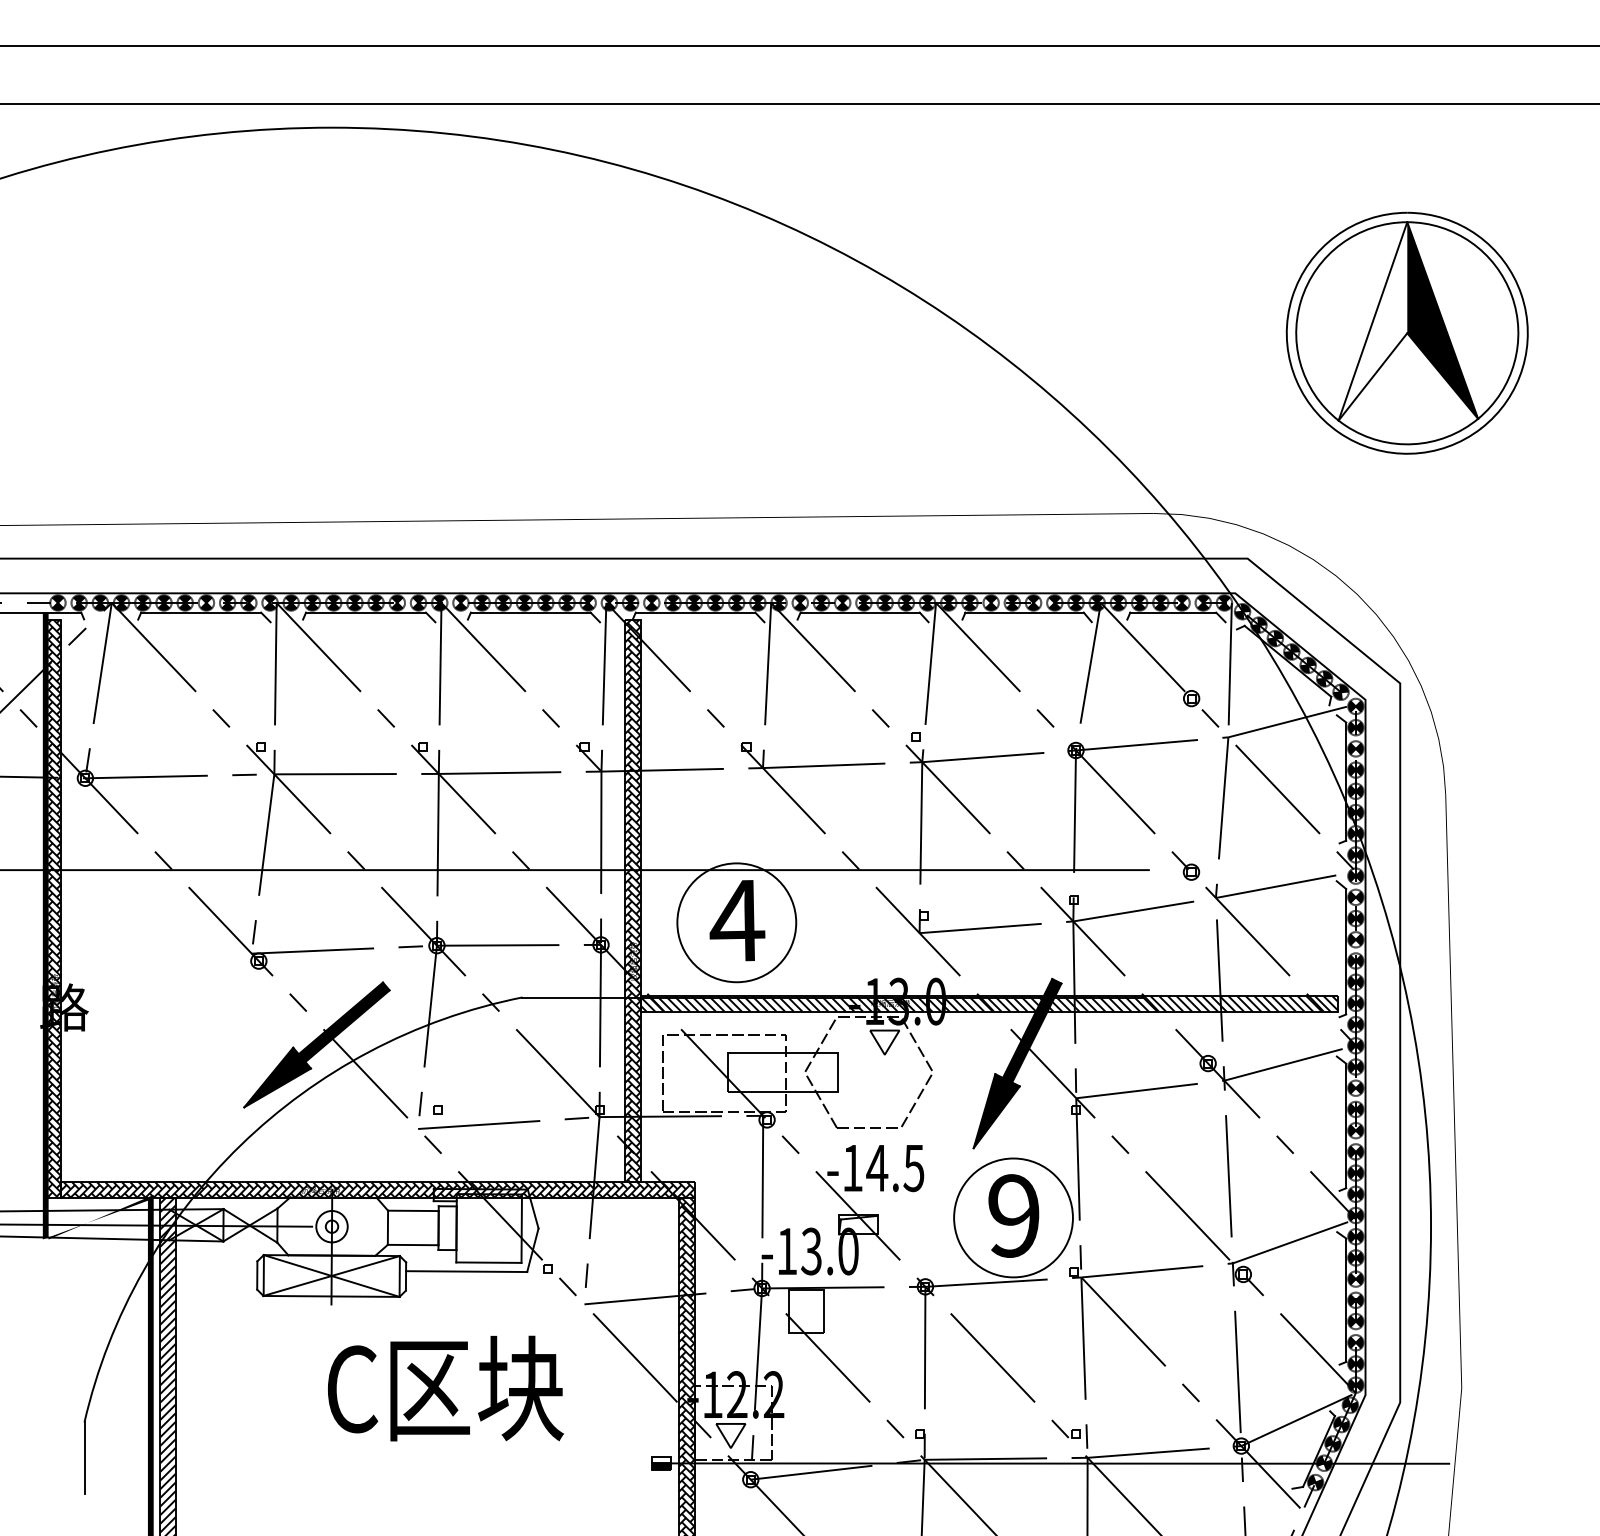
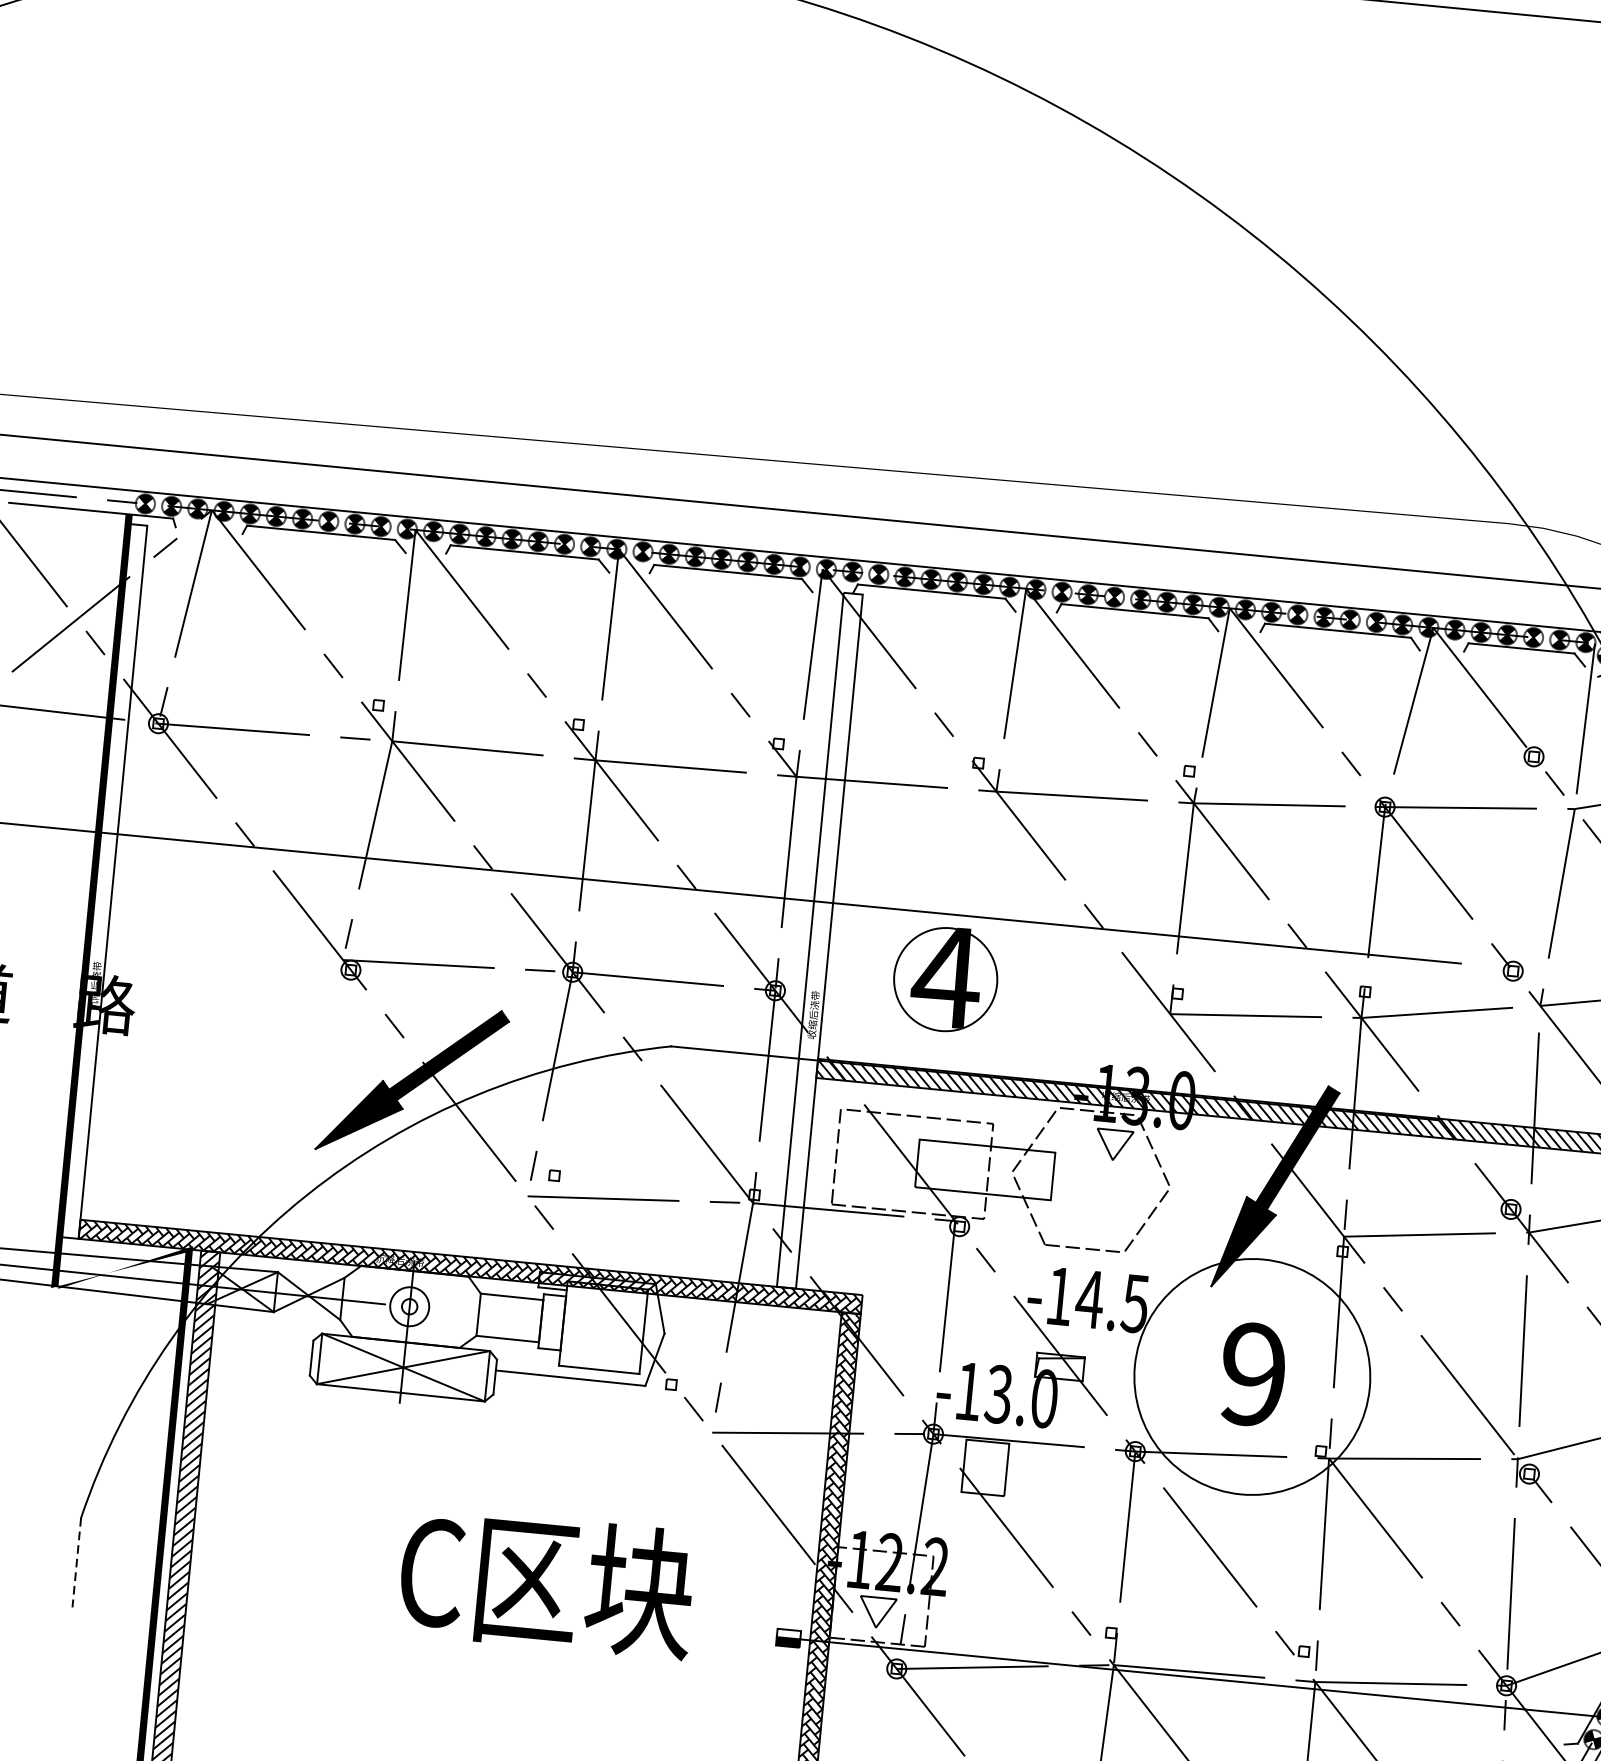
hatch: (632, 901) -> (819, 940), removed
hatch: (53, 908) -> (103, 880), removed
circle: (736, 922) -> (945, 979), size x0.7
circle: (1013, 1217) -> (1252, 1376), size x1.6
text: (445, 1388) -> (547, 1582), moved
line: (84, 1458) -> (76, 1563), solid -> dashed

